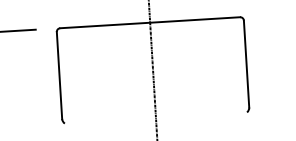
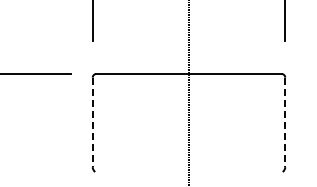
line: (246, 64) -> (285, 122), solid -> dashed
line: (59, 75) -> (92, 122), solid -> dashed

